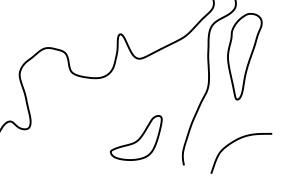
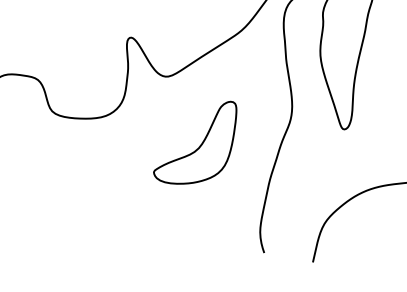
part: (136, 137) -> (195, 143), moved

